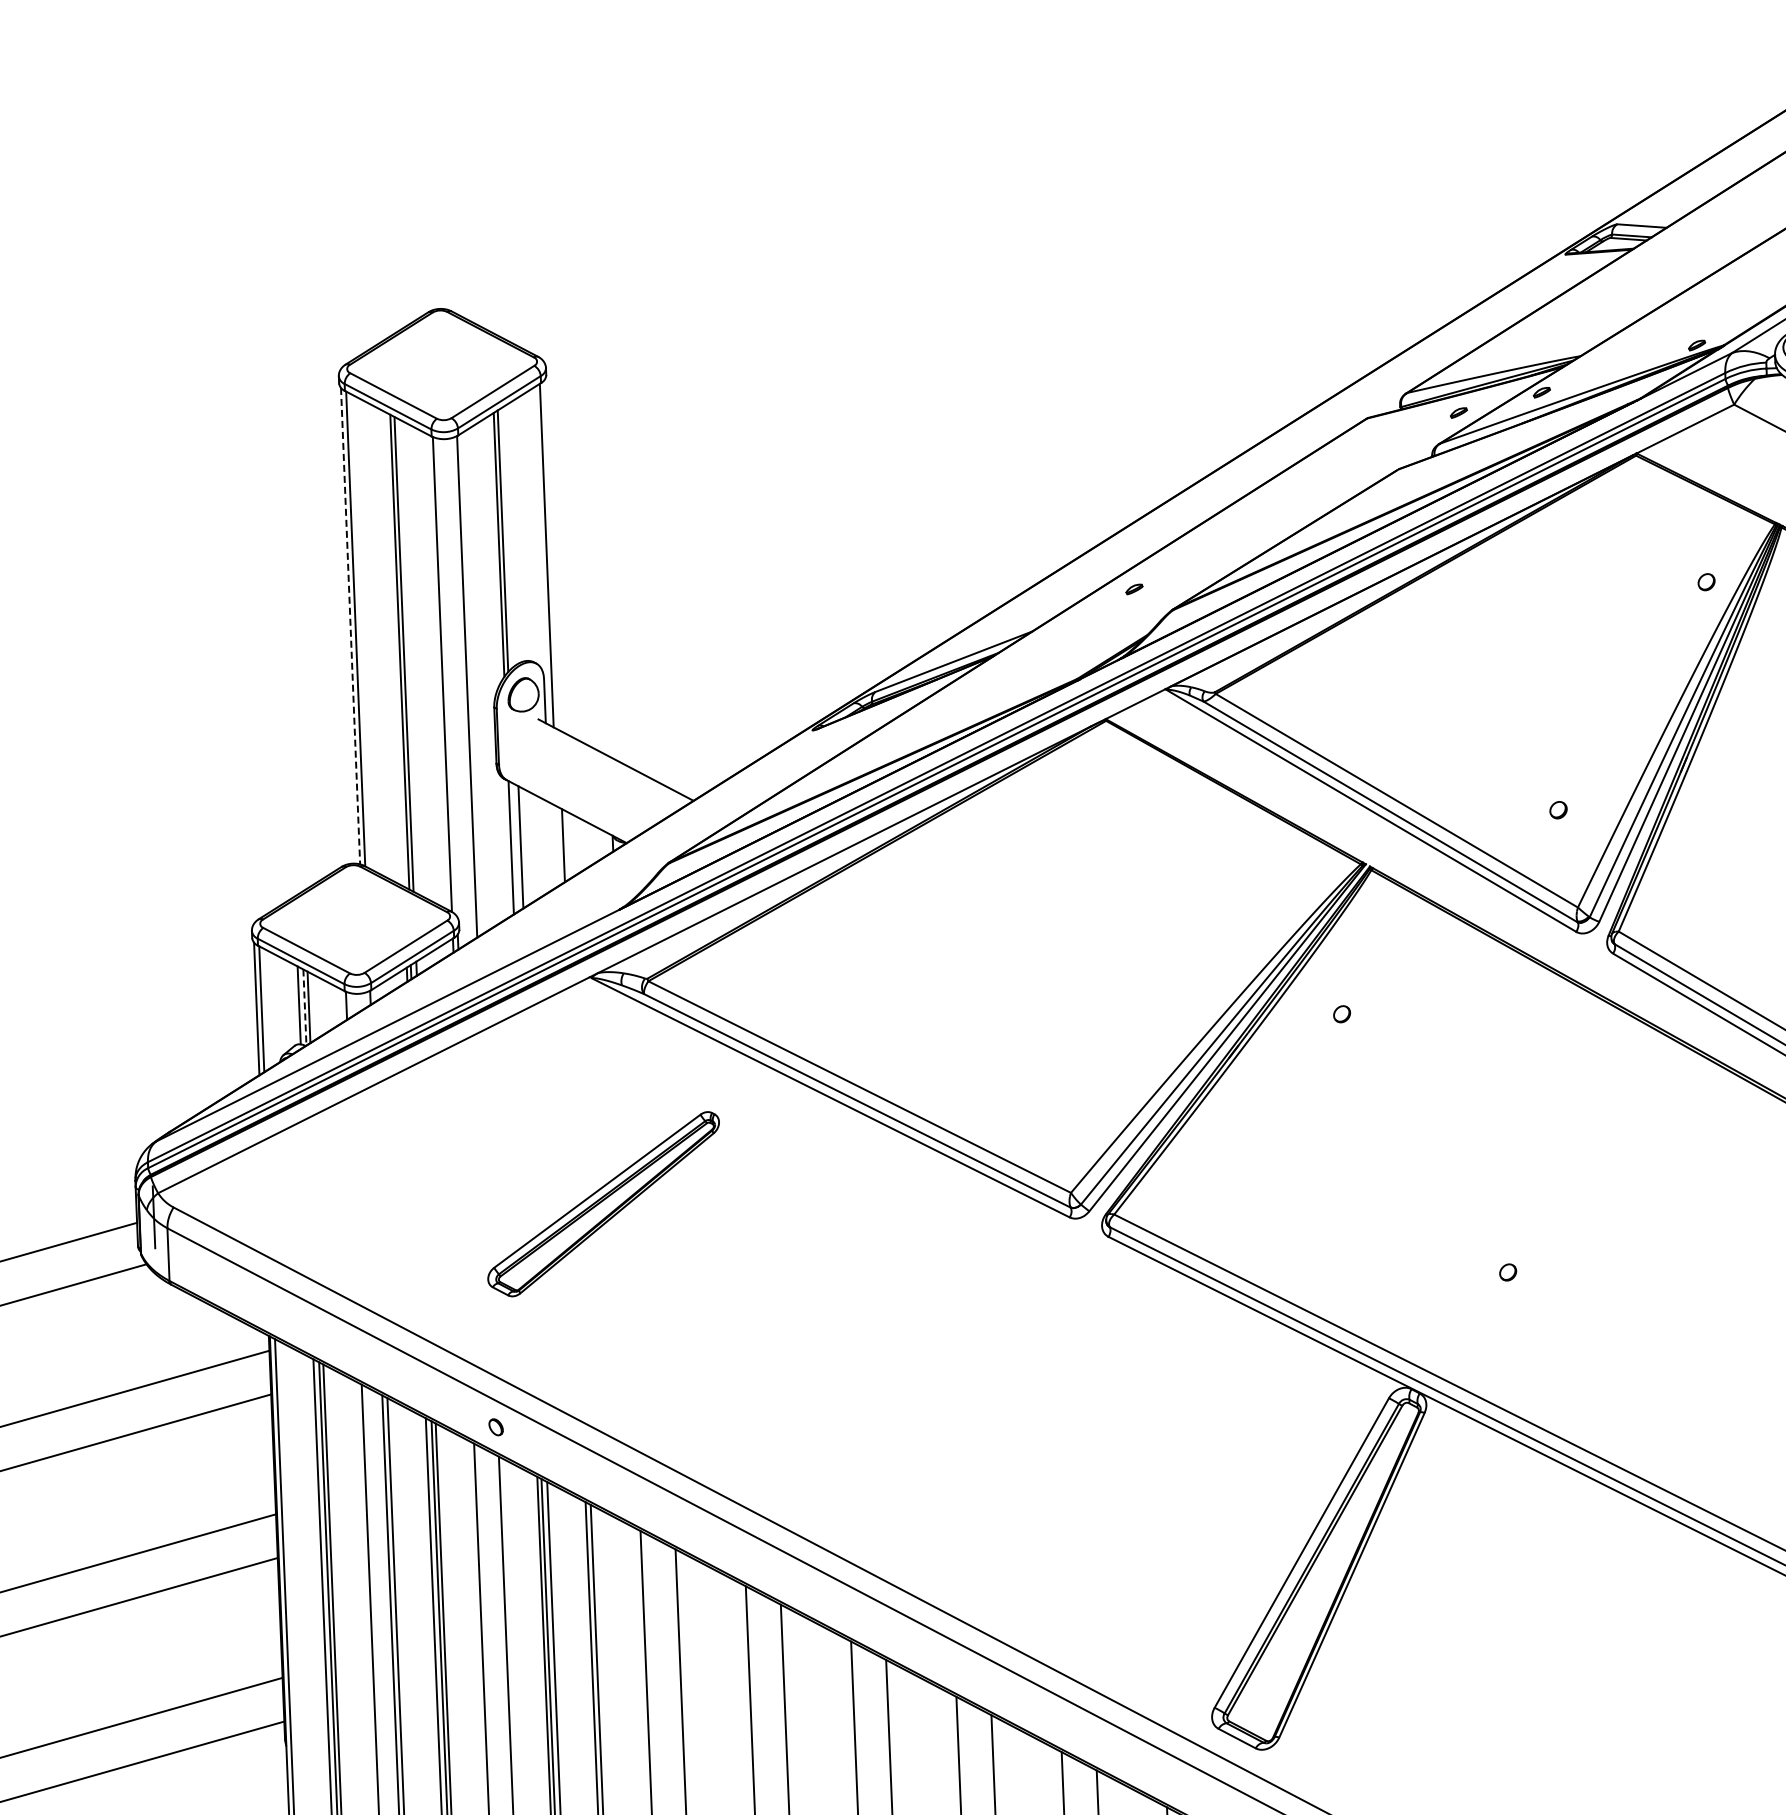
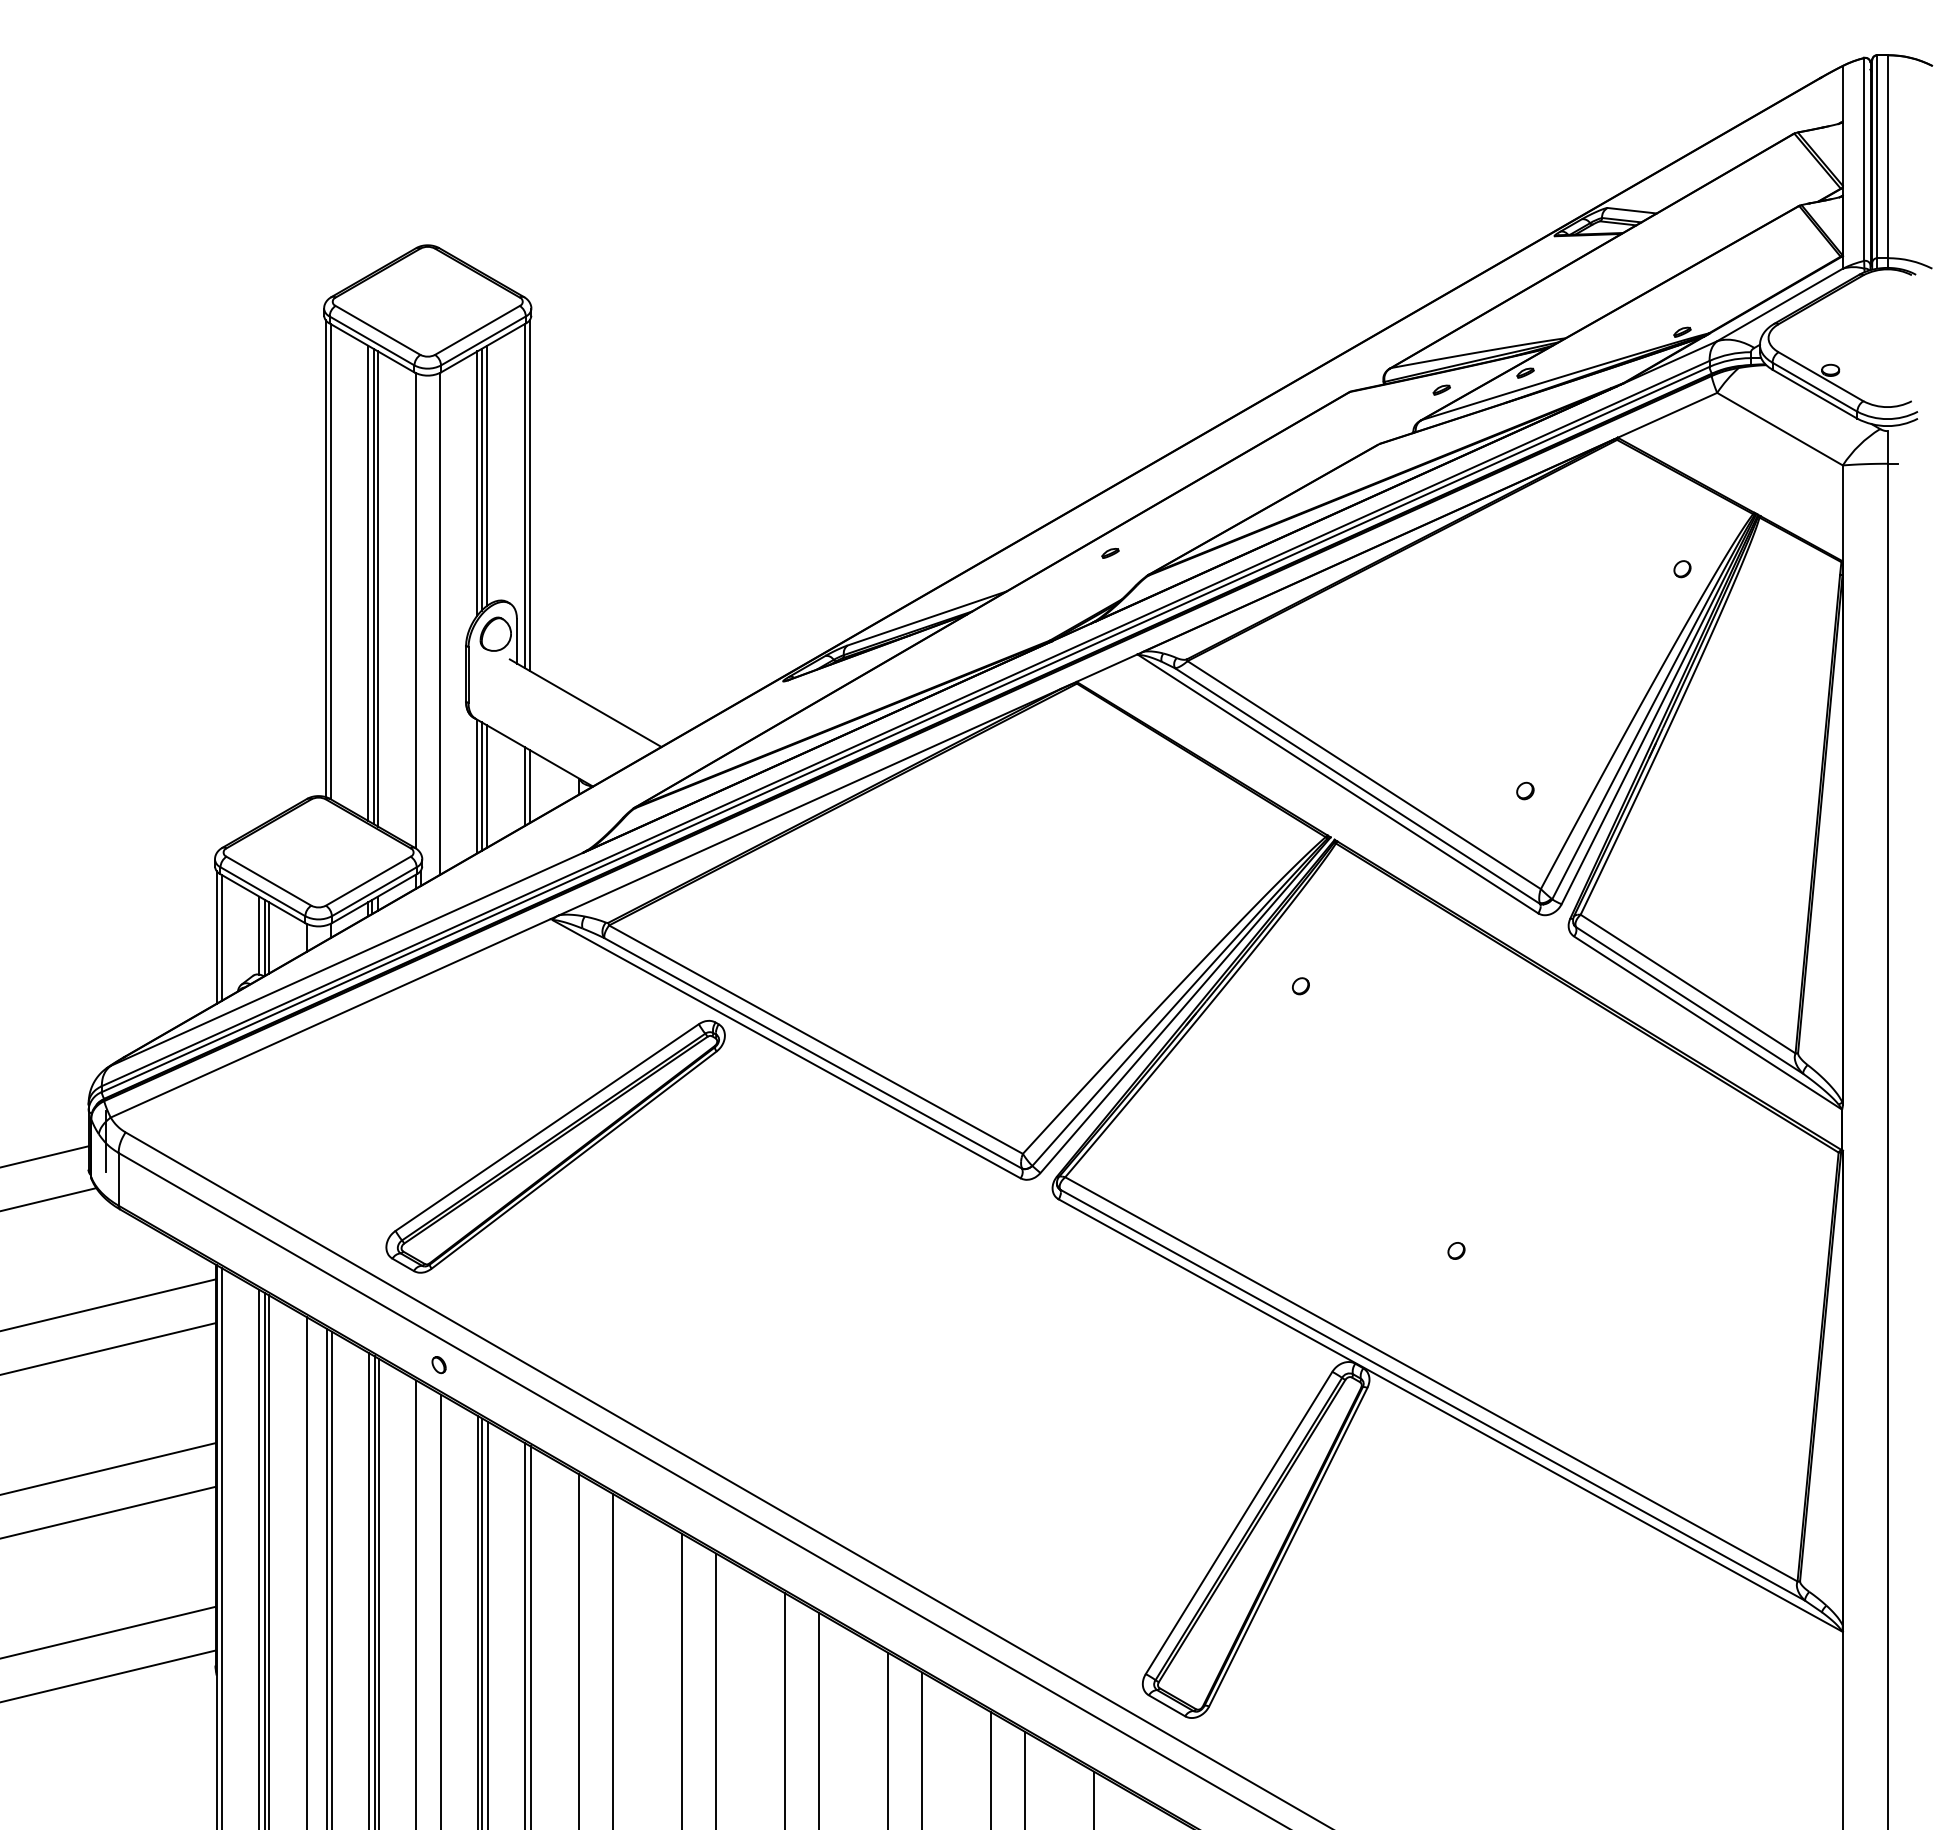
line: (508, 536) -> (487, 475), added
line: (551, 554) -> (529, 495), added
line: (350, 626) -> (325, 559), dashed -> solid
line: (394, 649) -> (368, 583), added
line: (558, 845) -> (524, 786), added
line: (515, 847) -> (481, 786), added
line: (304, 1008) -> (264, 938), dashed -> solid
part: (603, 1204) -> (555, 1146), size x1.43

